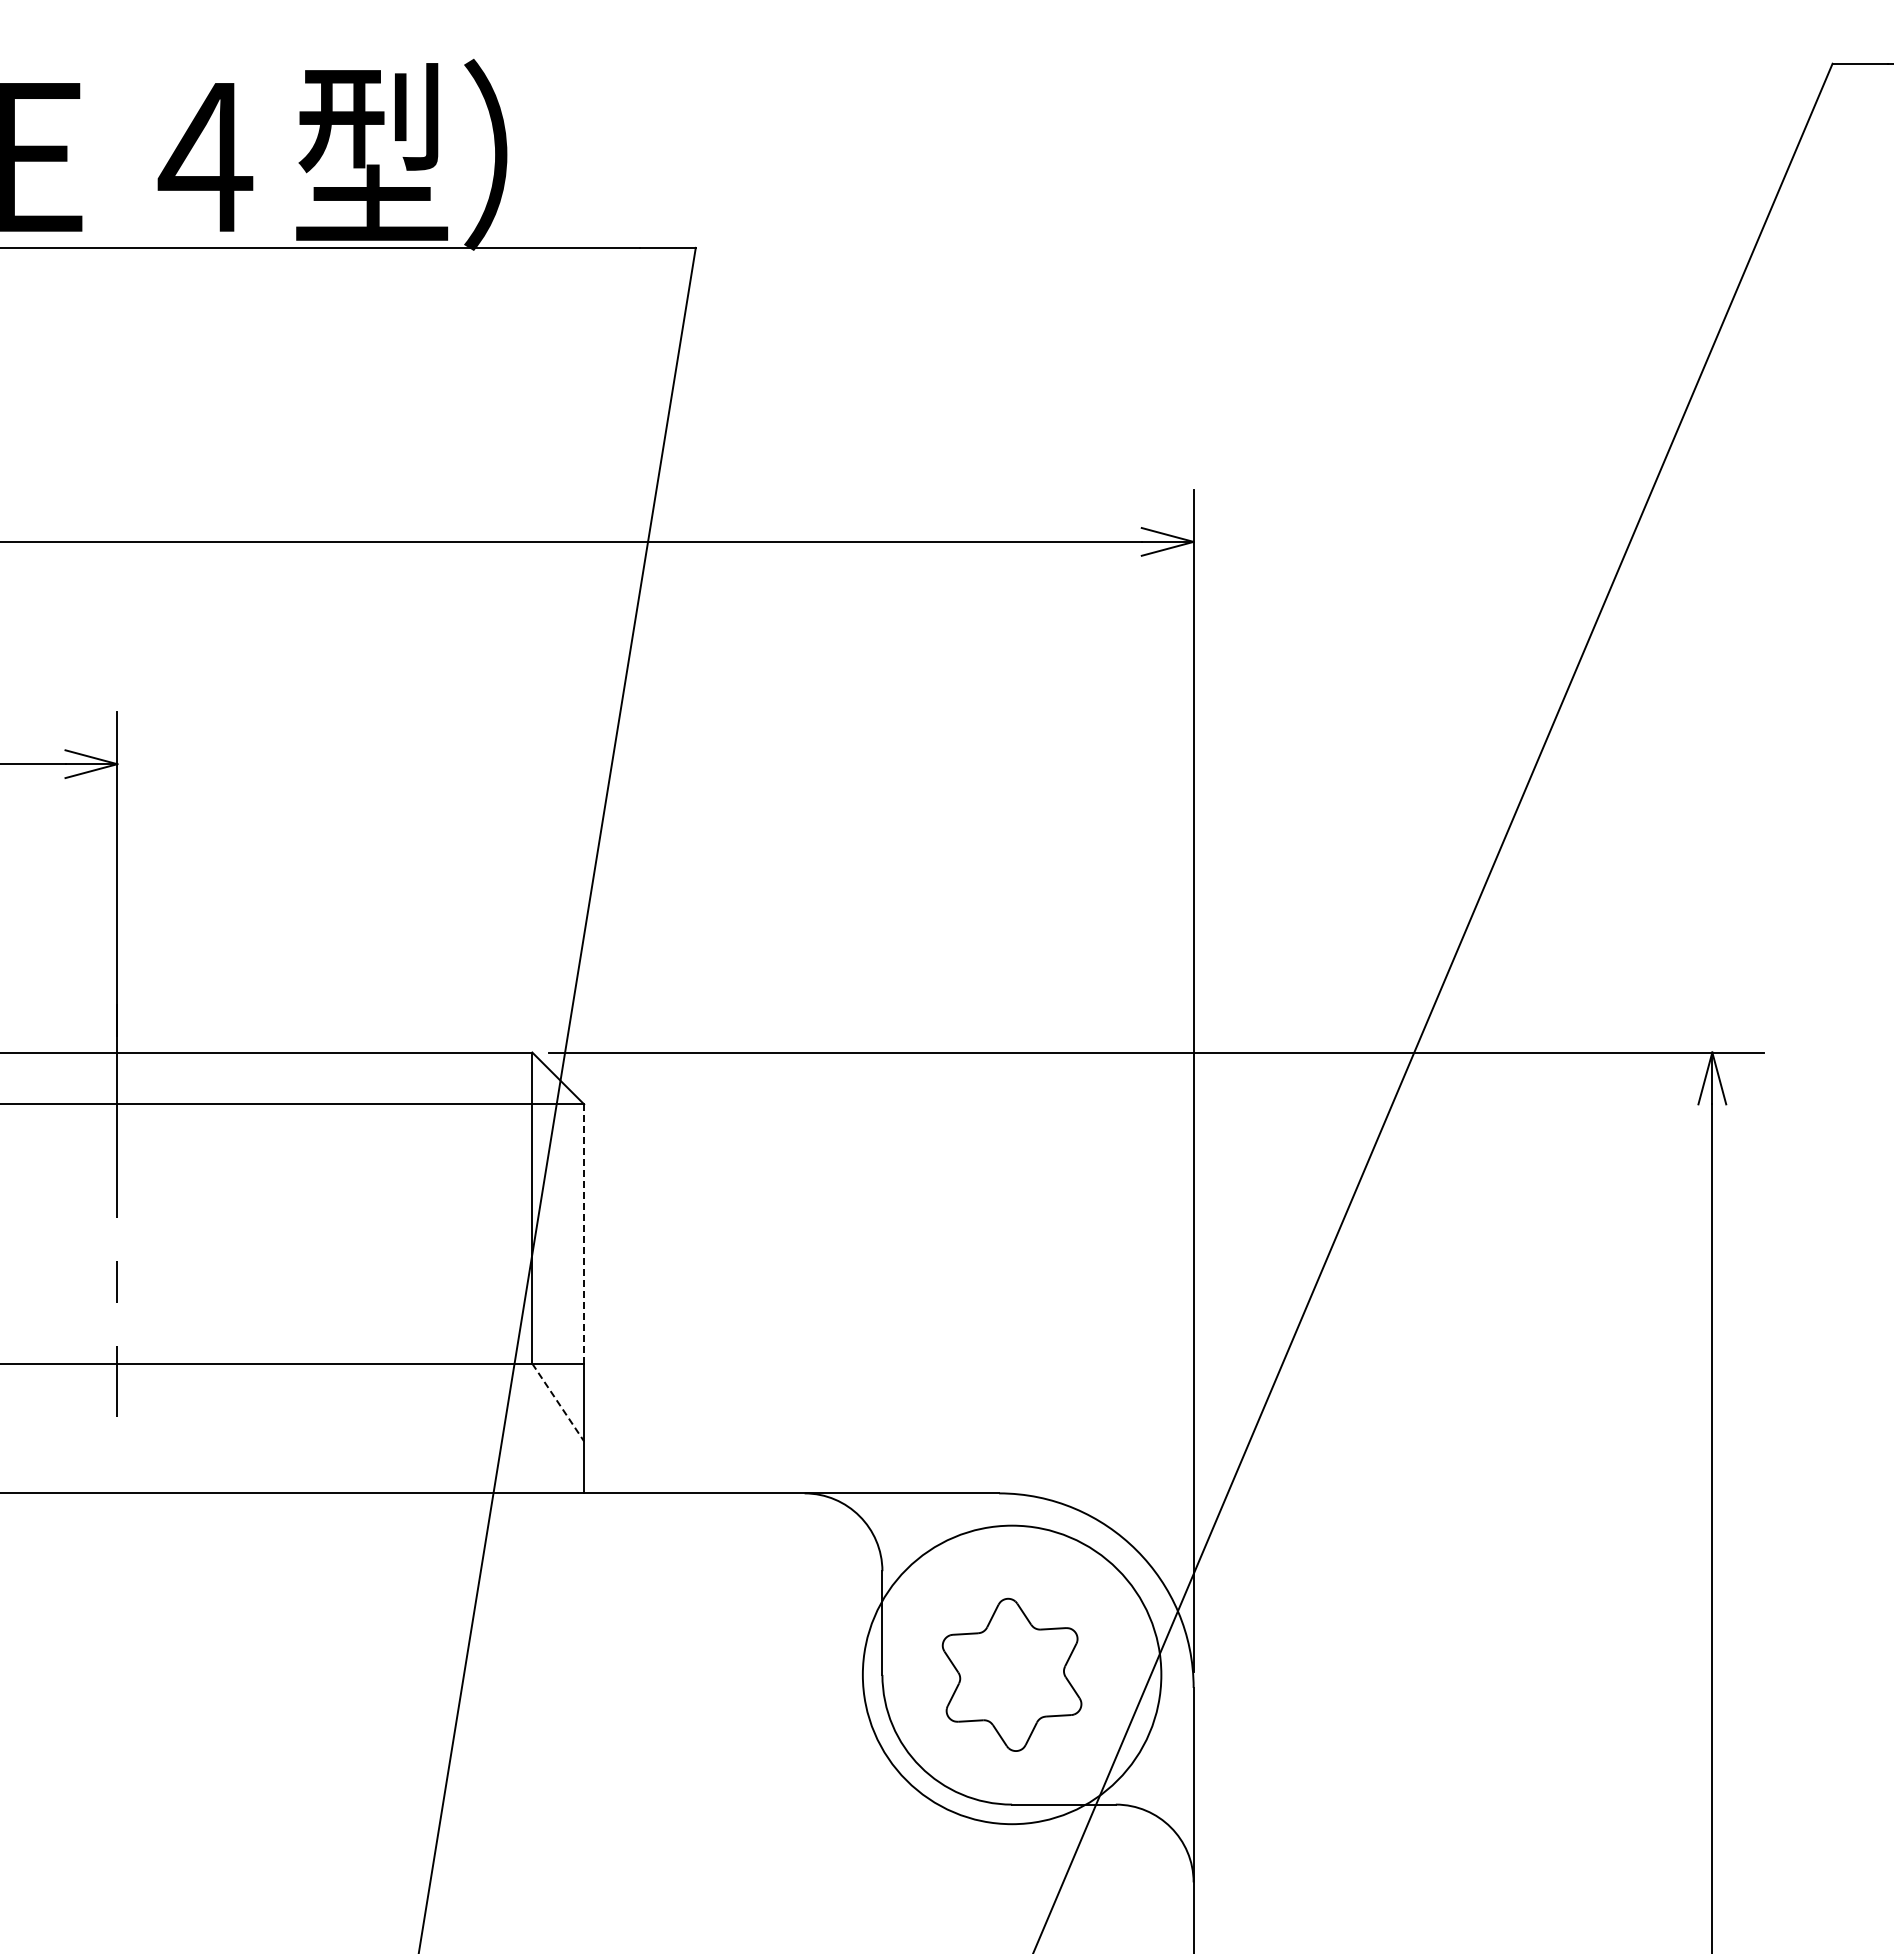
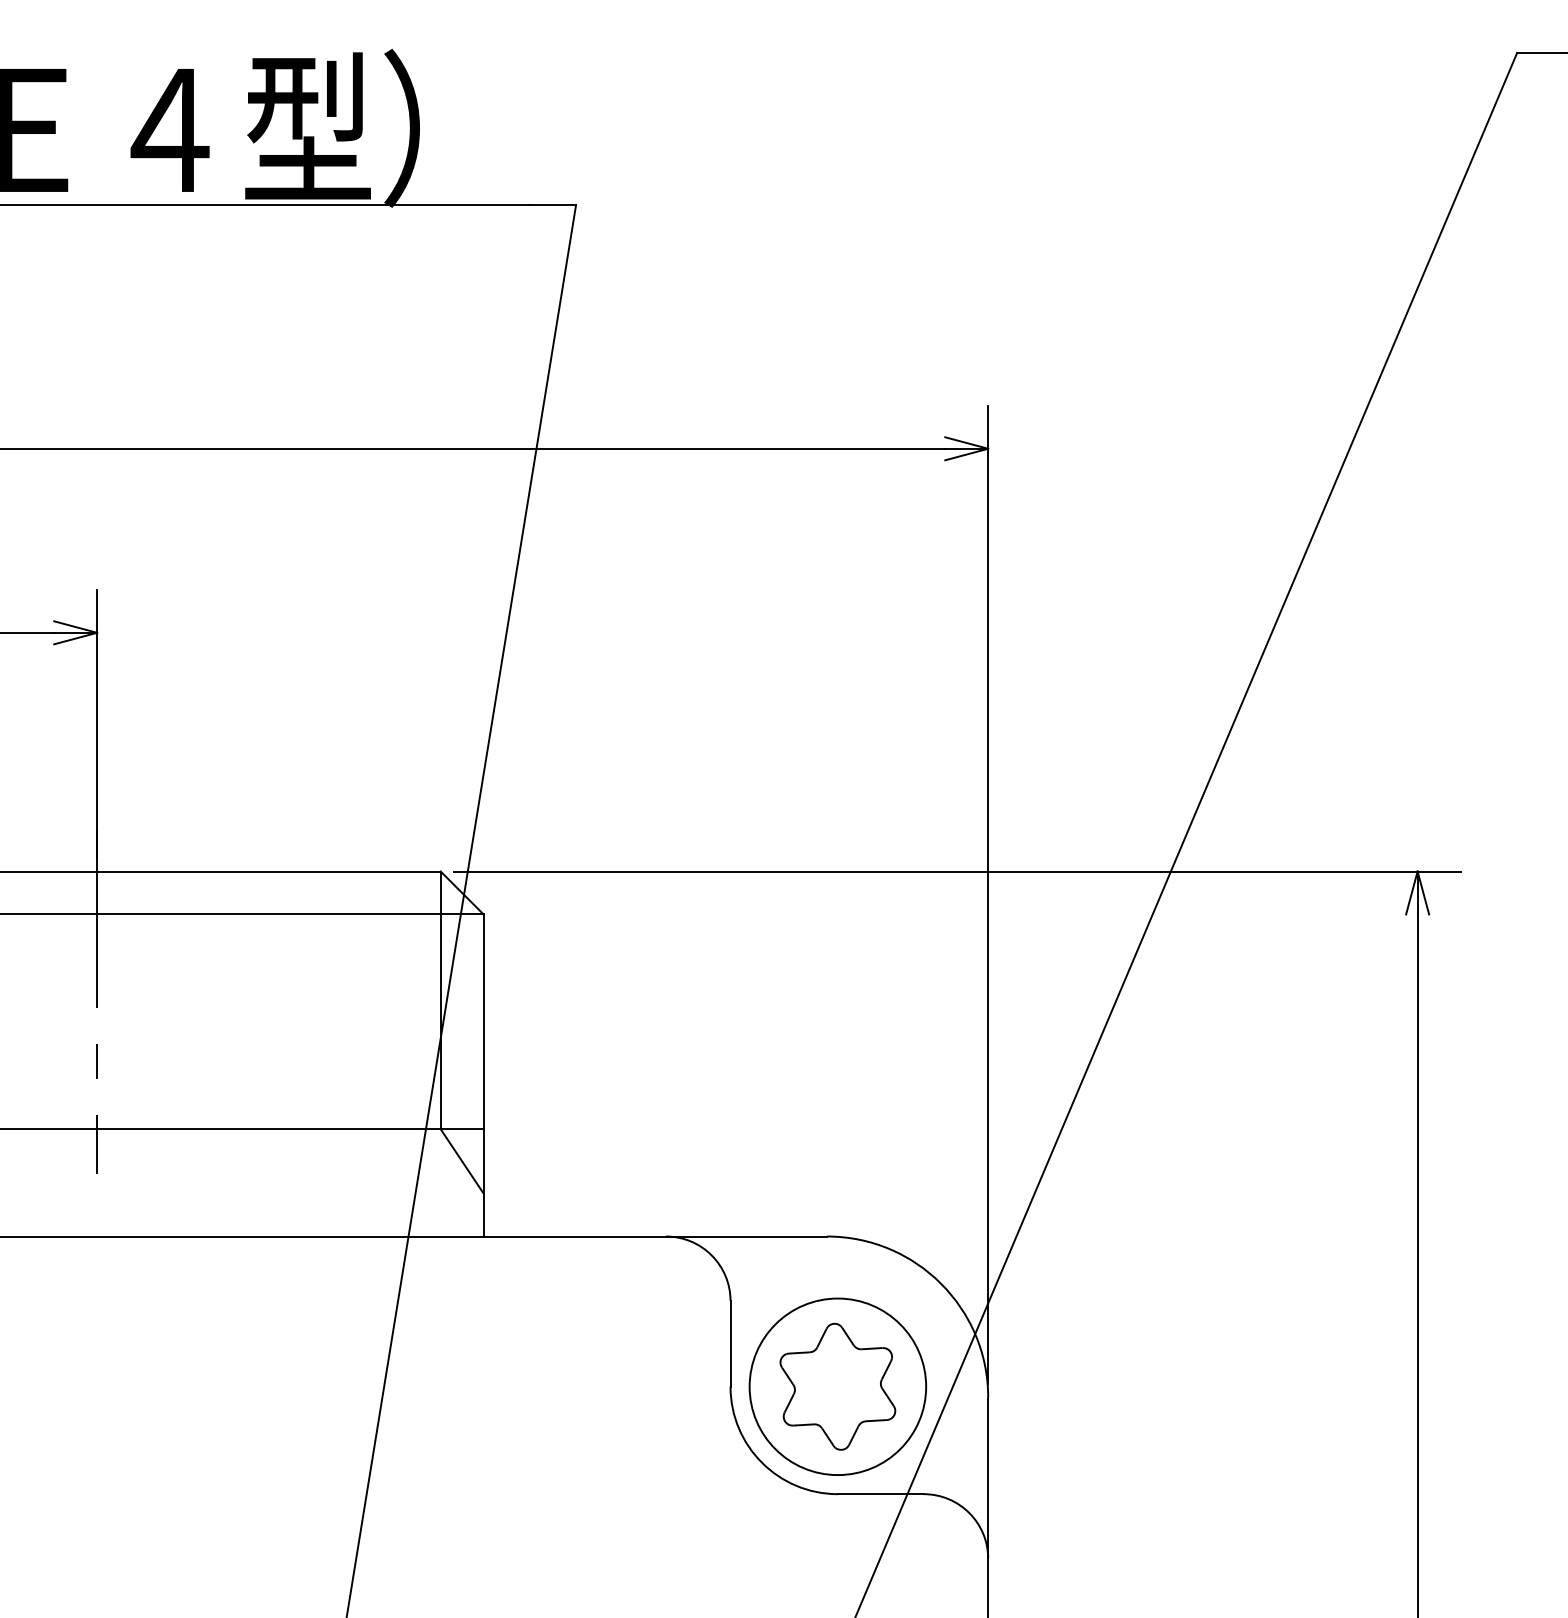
line: (584, 1234) -> (483, 1022), dashed -> solid
line: (558, 1402) -> (462, 1161), dashed -> solid
circle: (1011, 1674) -> (837, 1386), size x0.71

